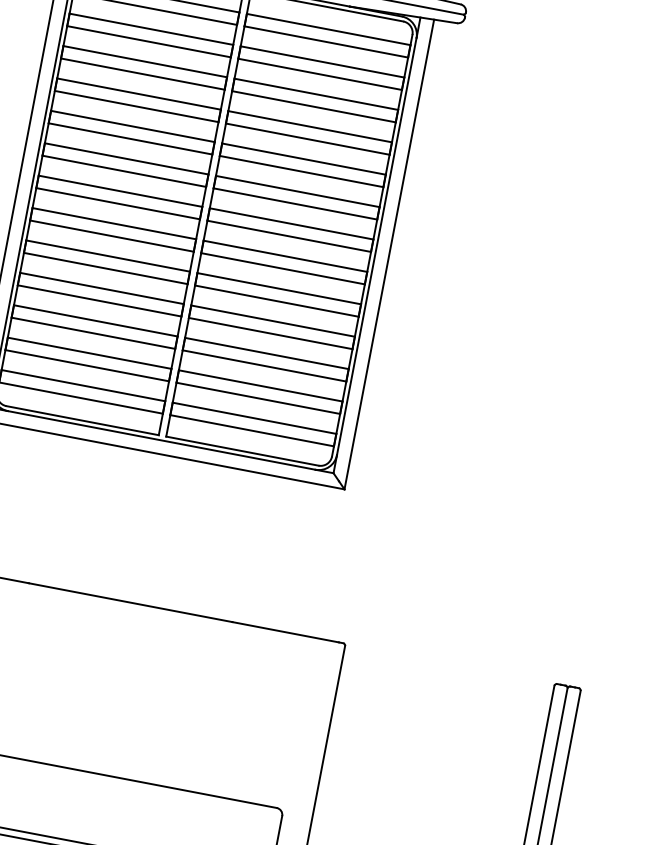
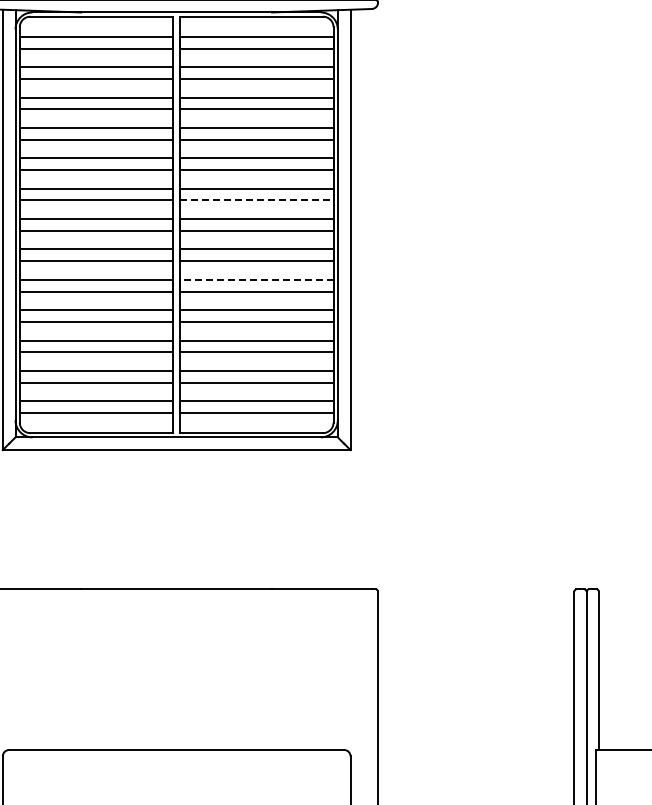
line: (295, 203) -> (256, 200), solid -> dashed
line: (278, 288) -> (256, 279), solid -> dashed

